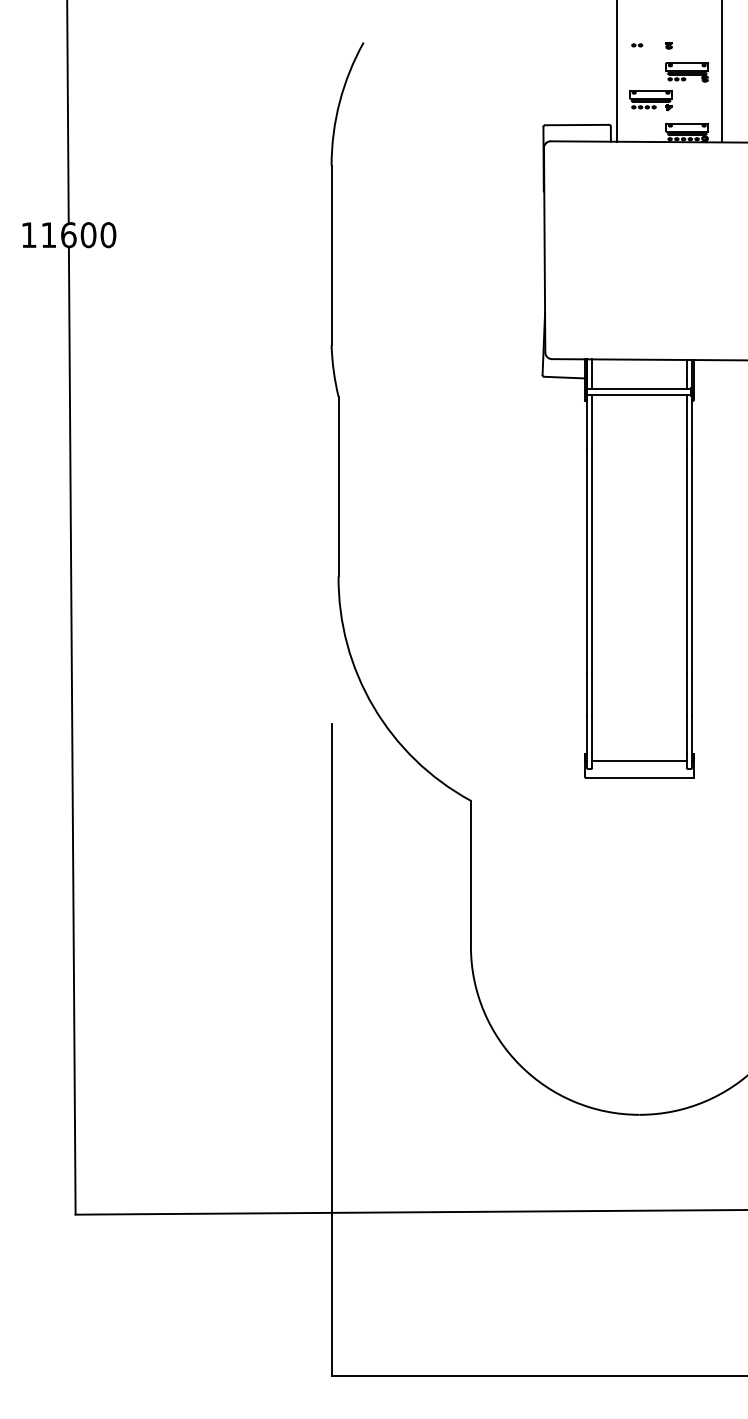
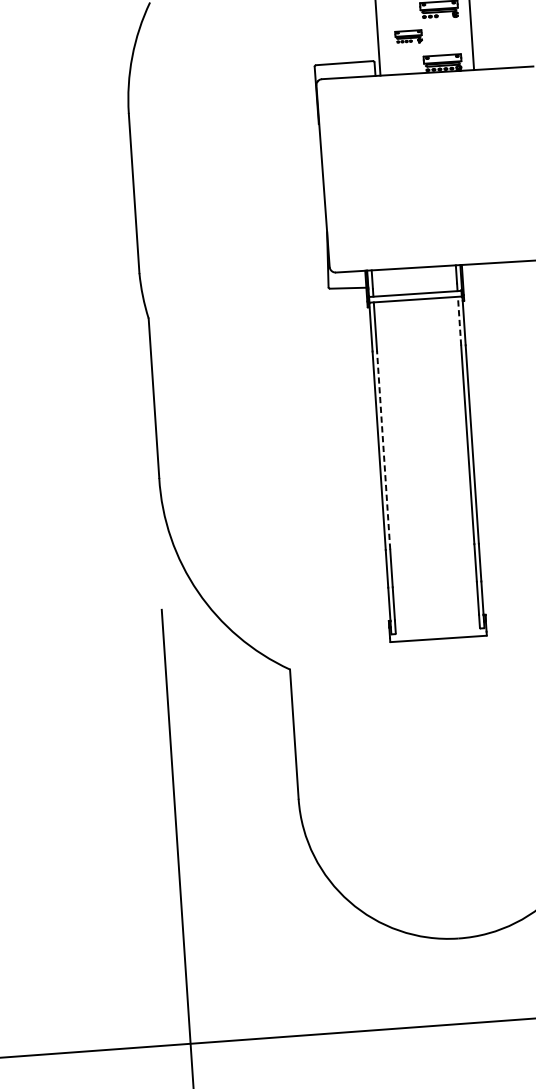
part: (650, 100) -> (408, 37), size x0.7
line: (686, 422) -> (459, 320), solid -> dashed
line: (592, 562) -> (383, 450), solid -> dashed
line: (639, 761) -> (437, 624), removed

